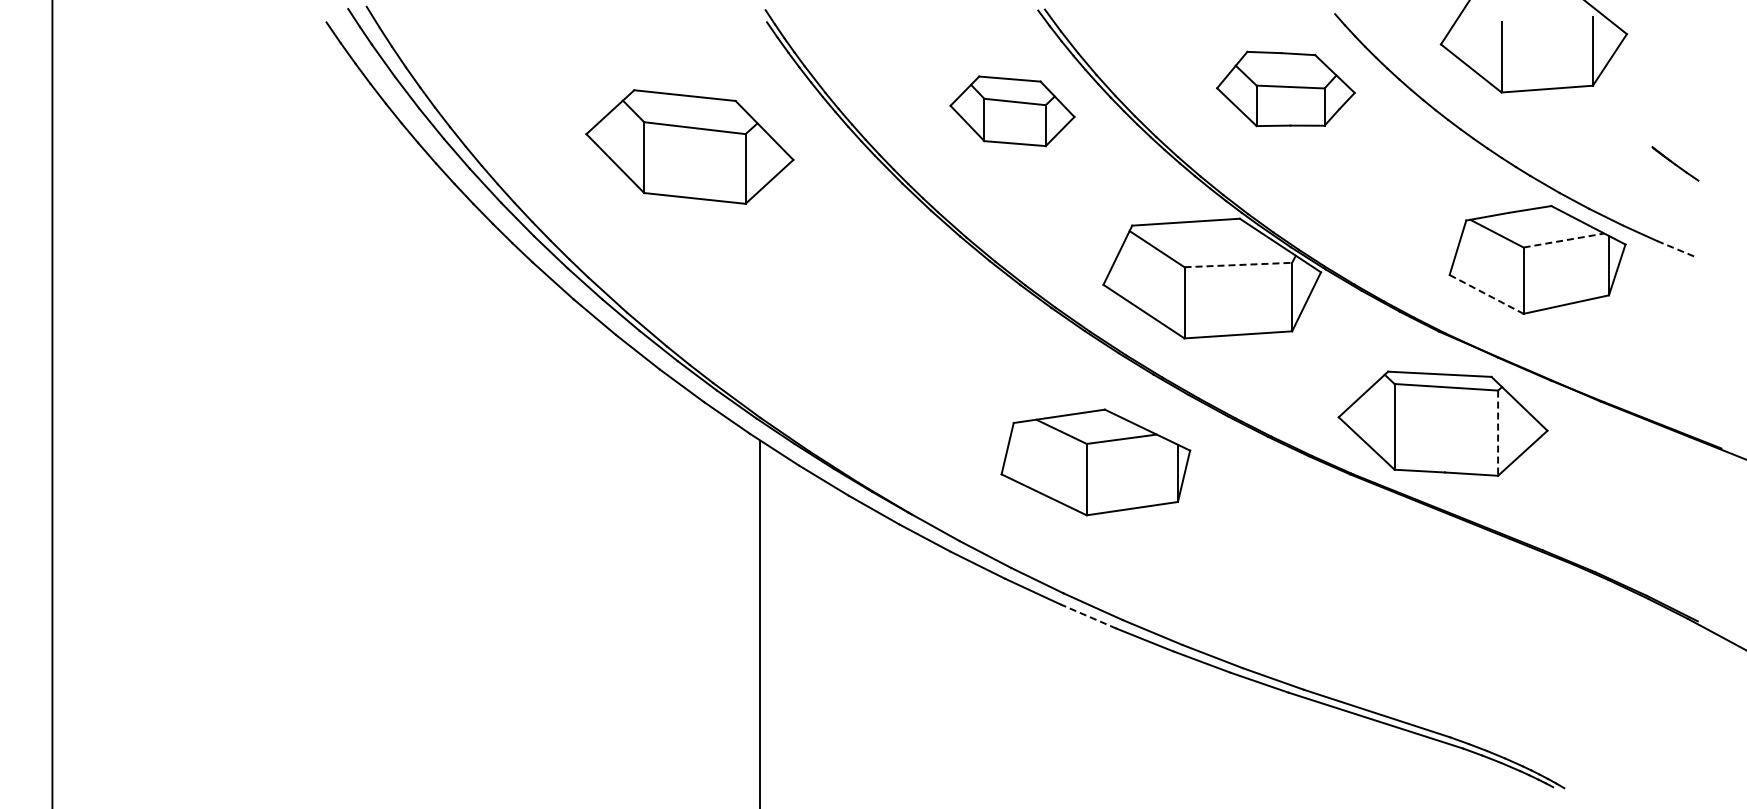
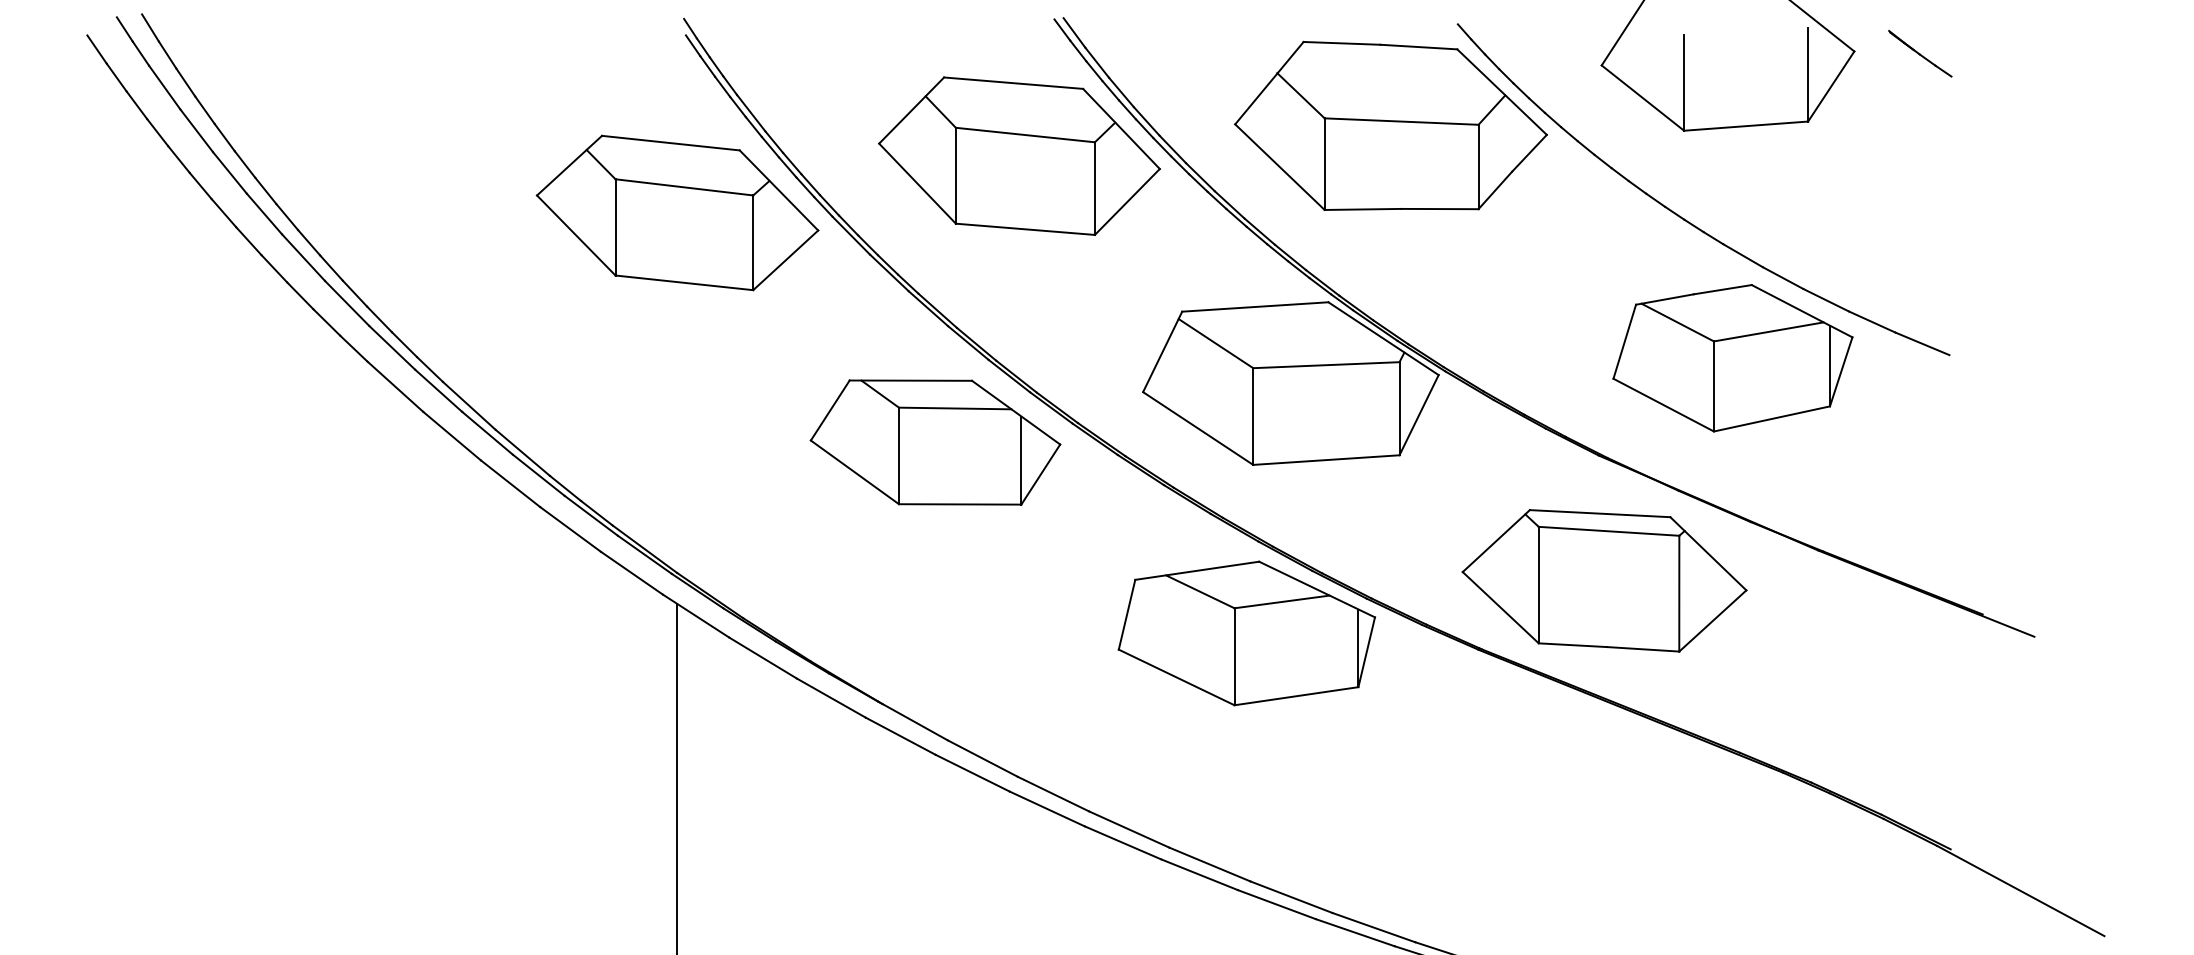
part: (1285, 88) -> (1390, 125), size x1.67
part: (1012, 111) -> (1019, 156), size x1.67
part: (689, 146) -> (677, 212), moved
line: (1675, 163) -> (1920, 53), moved
line: (1563, 240) -> (1768, 331), dashed -> solid
line: (1677, 249) -> (1923, 344), dashed -> solid
line: (1238, 265) -> (1326, 365), dashed -> solid
line: (1486, 294) -> (1663, 405), dashed -> solid
part: (950, 321) -> (935, 441), added
line: (1498, 433) -> (1679, 594), dashed -> solid
part: (1095, 462) -> (1246, 633), moved
line: (1088, 616) -> (1122, 842), dashed -> solid

